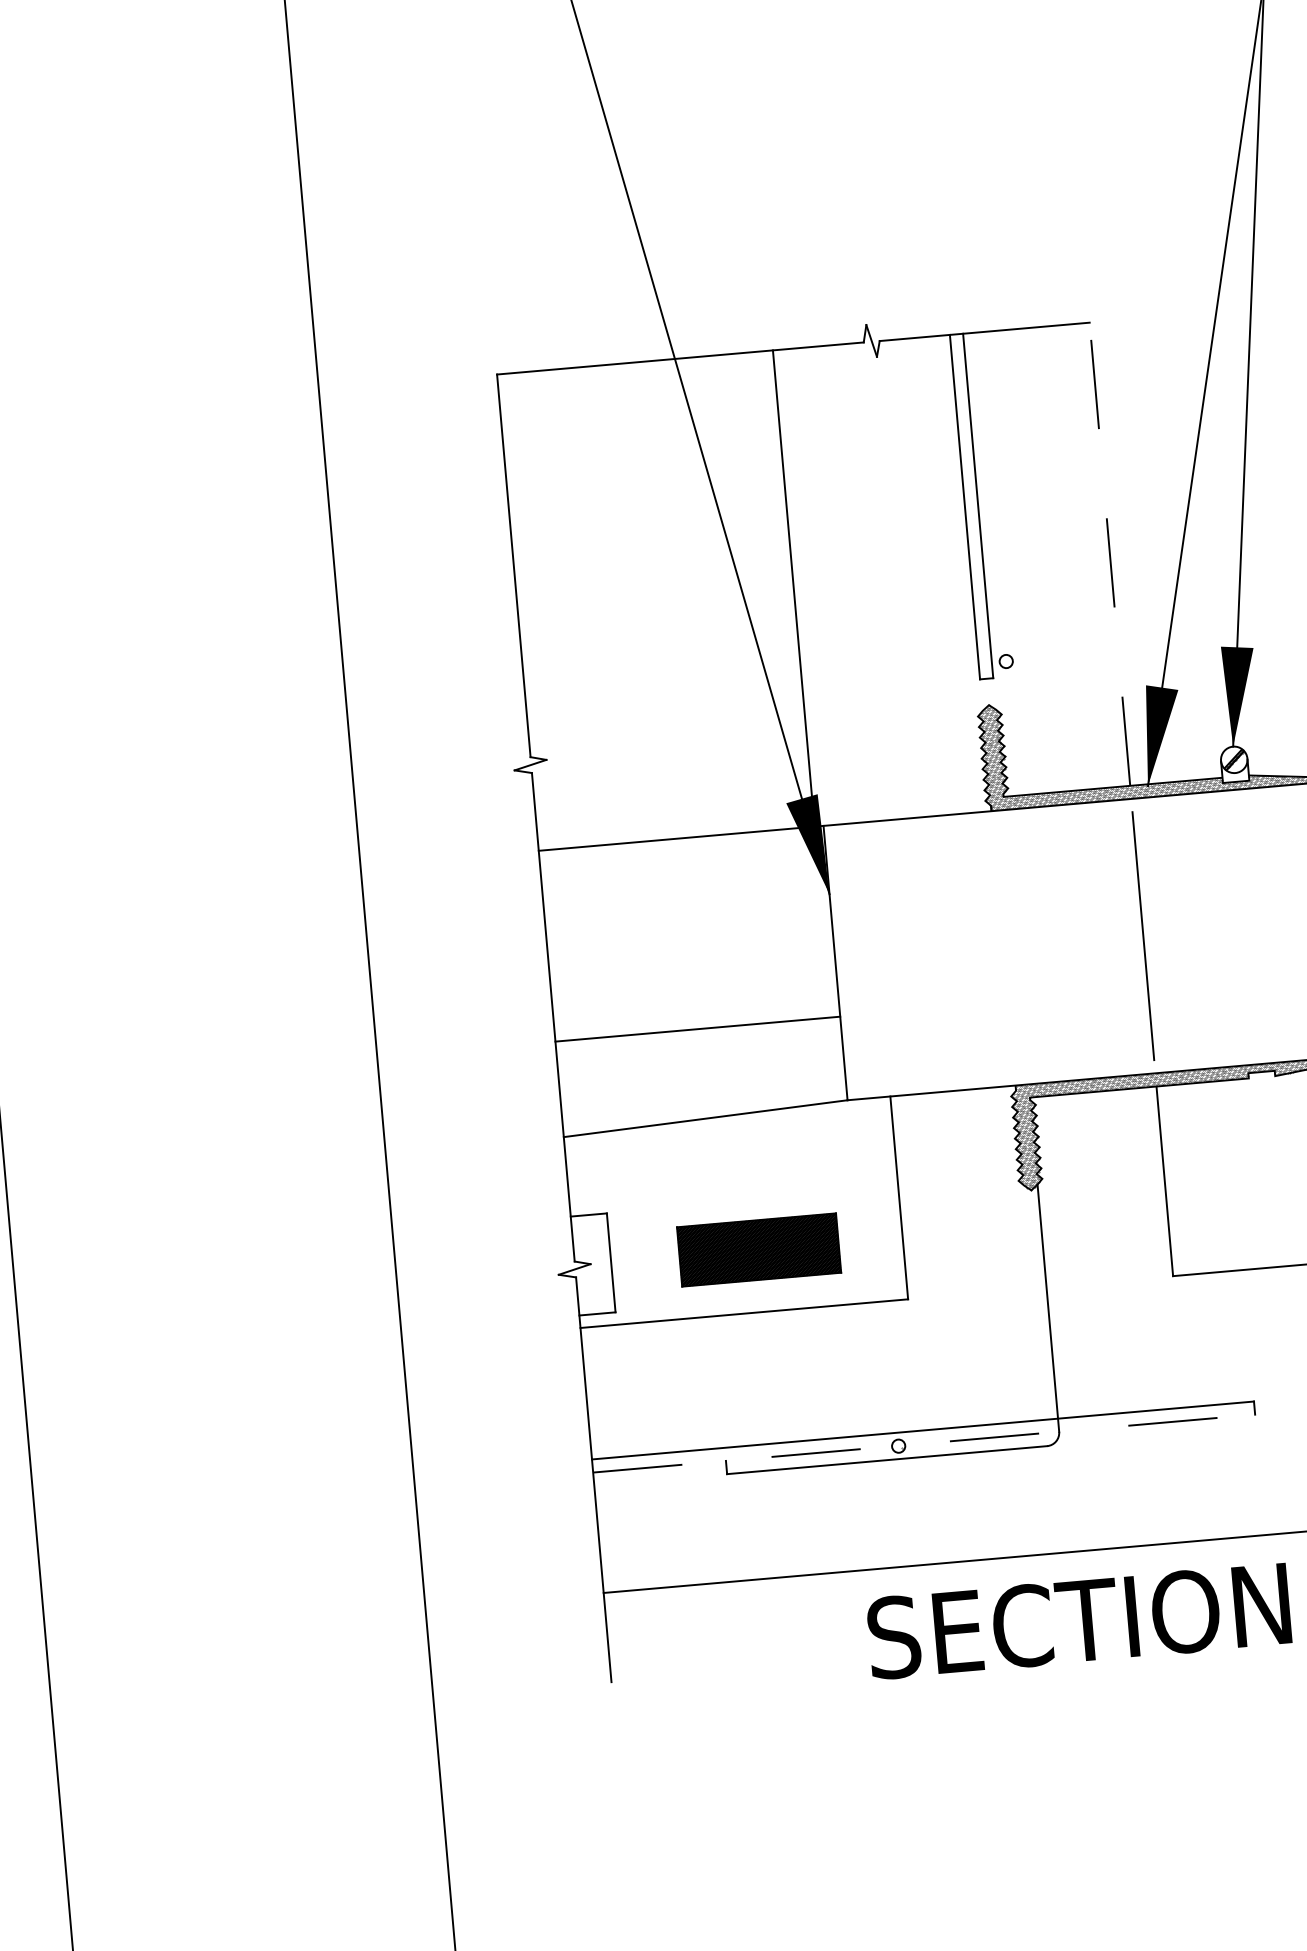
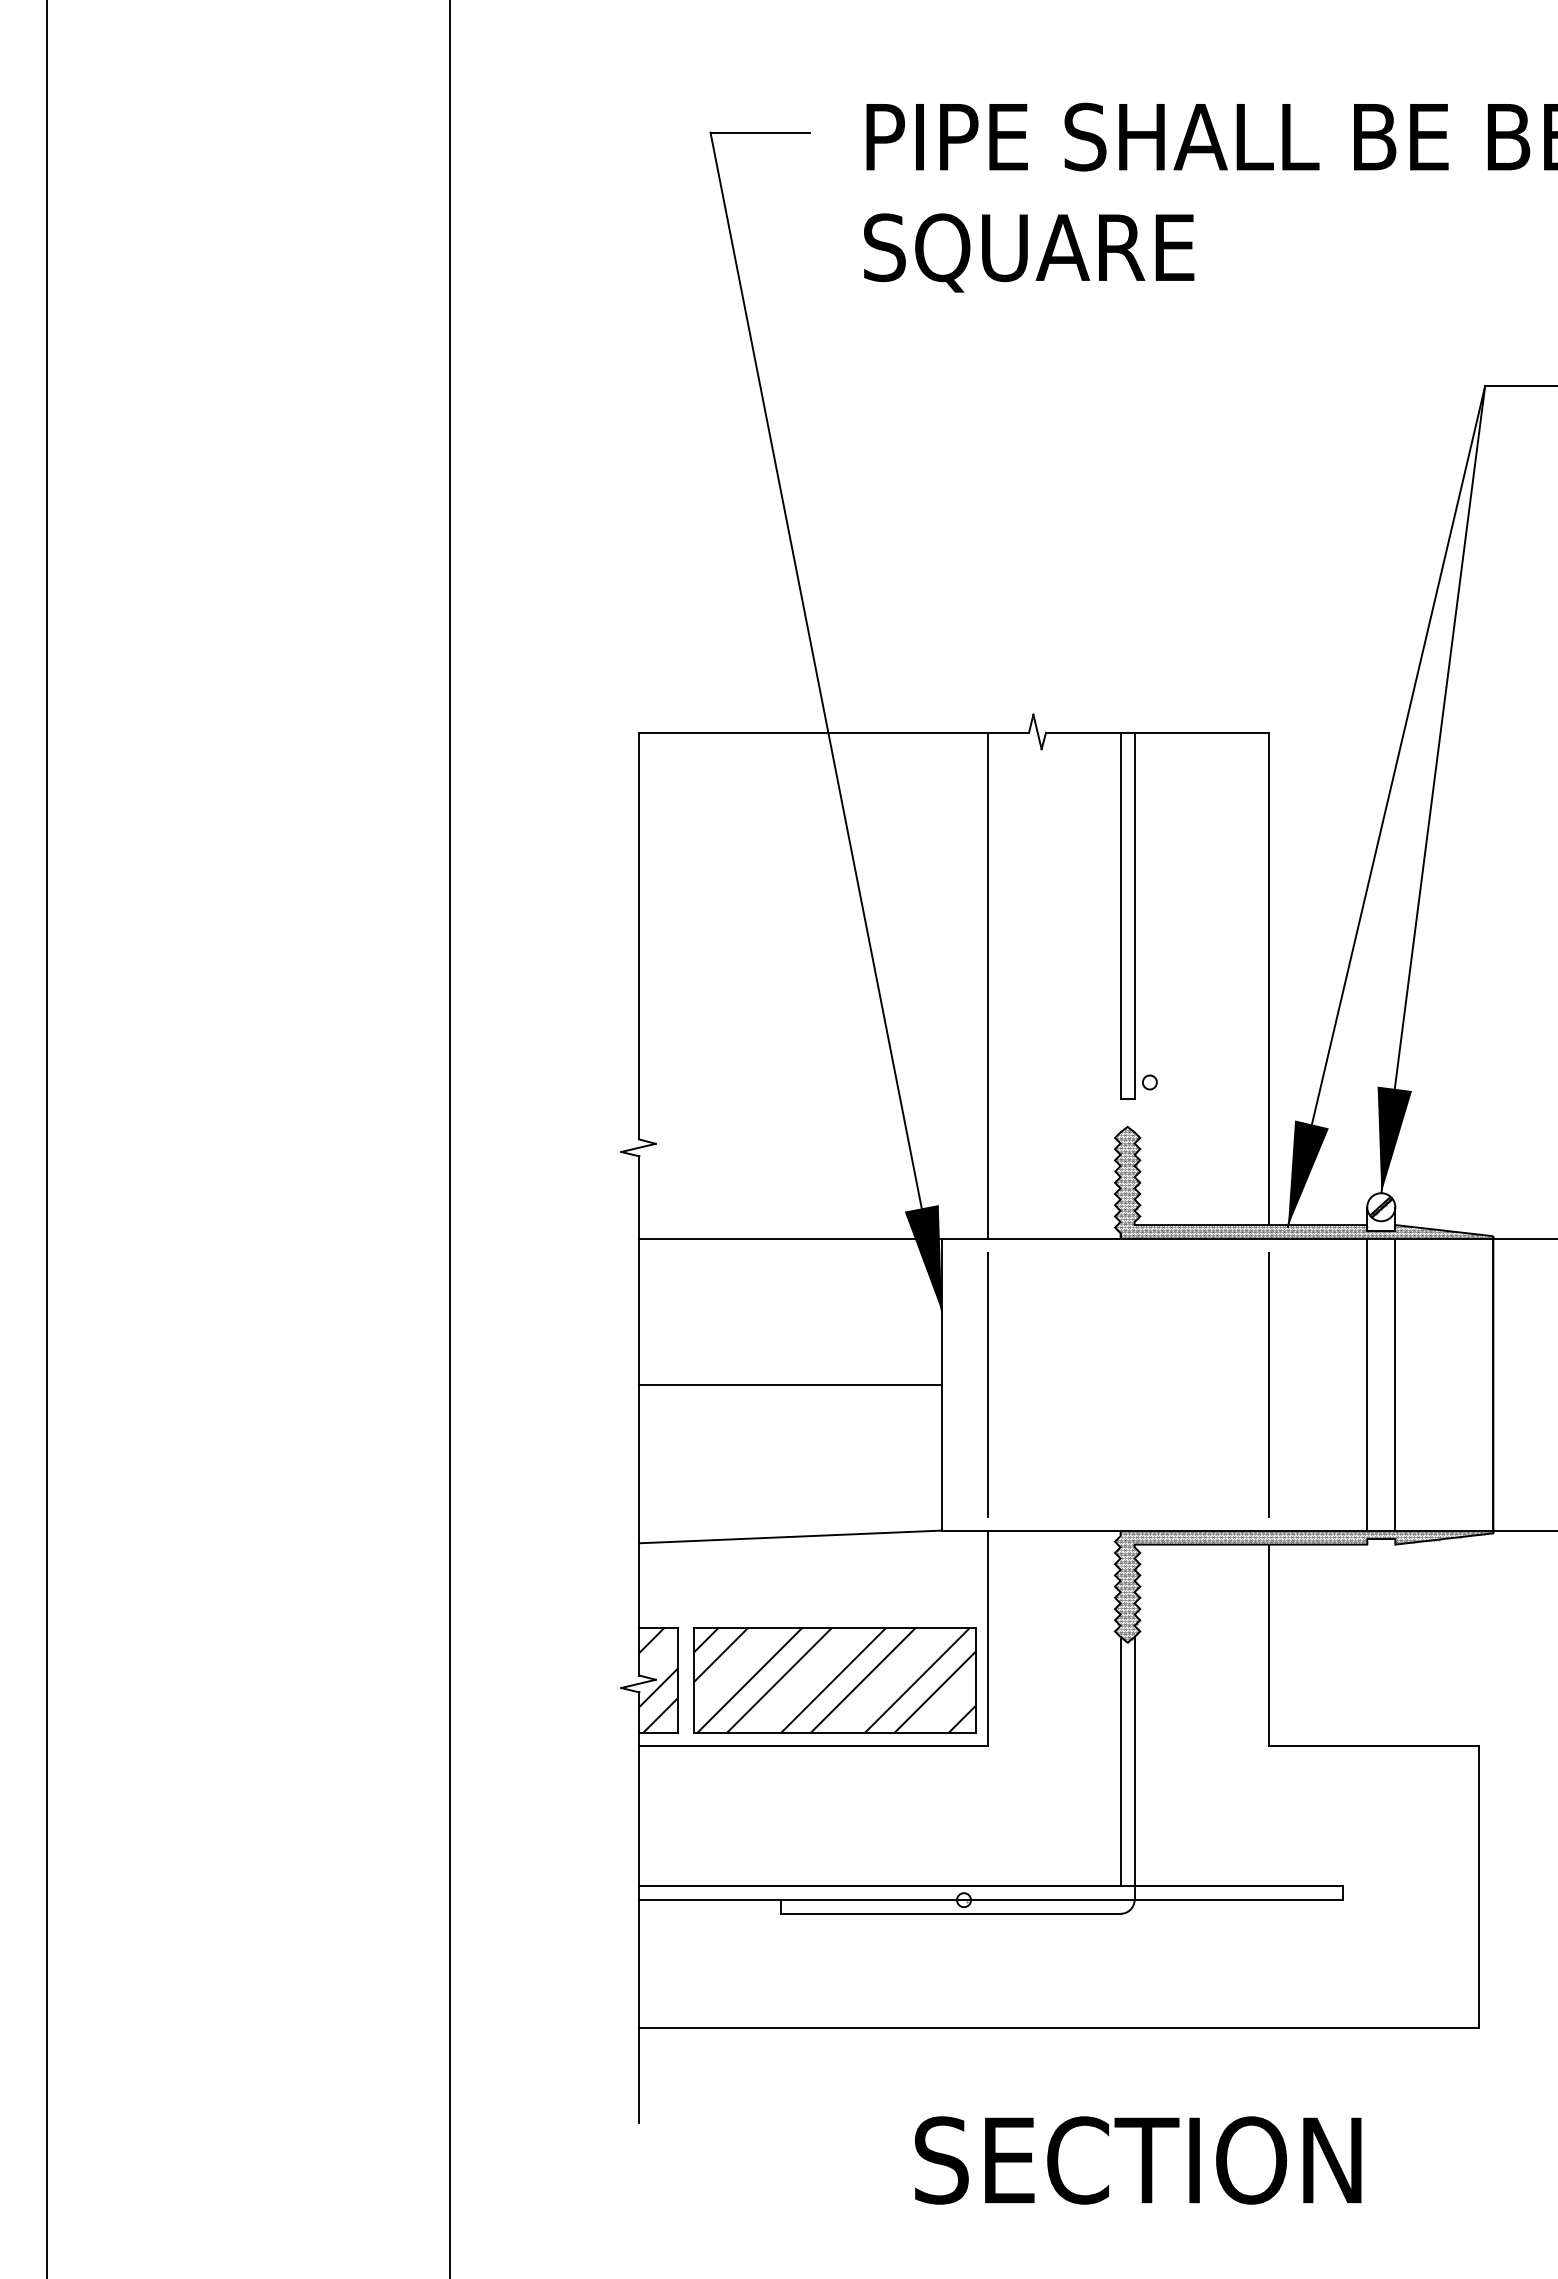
line: (1110, 553) -> (1269, 978), dashed -> solid
line: (793, 588) -> (987, 985), moved
line: (1262, 925) -> (1395, 1384), added
line: (1235, 927) -> (1367, 1384), added
line: (878, 959) -> (987, 1384), added
line: (697, 1028) -> (790, 1384), moved
part: (758, 1250) -> (834, 1680), size x1.67
hatch: (593, 1263) -> (658, 1679), added
line: (1034, 1302) -> (1120, 1761), added
line: (924, 1443) -> (991, 1899), dashed -> solid
text: (1079, 1621) -> (1138, 2160), moved

